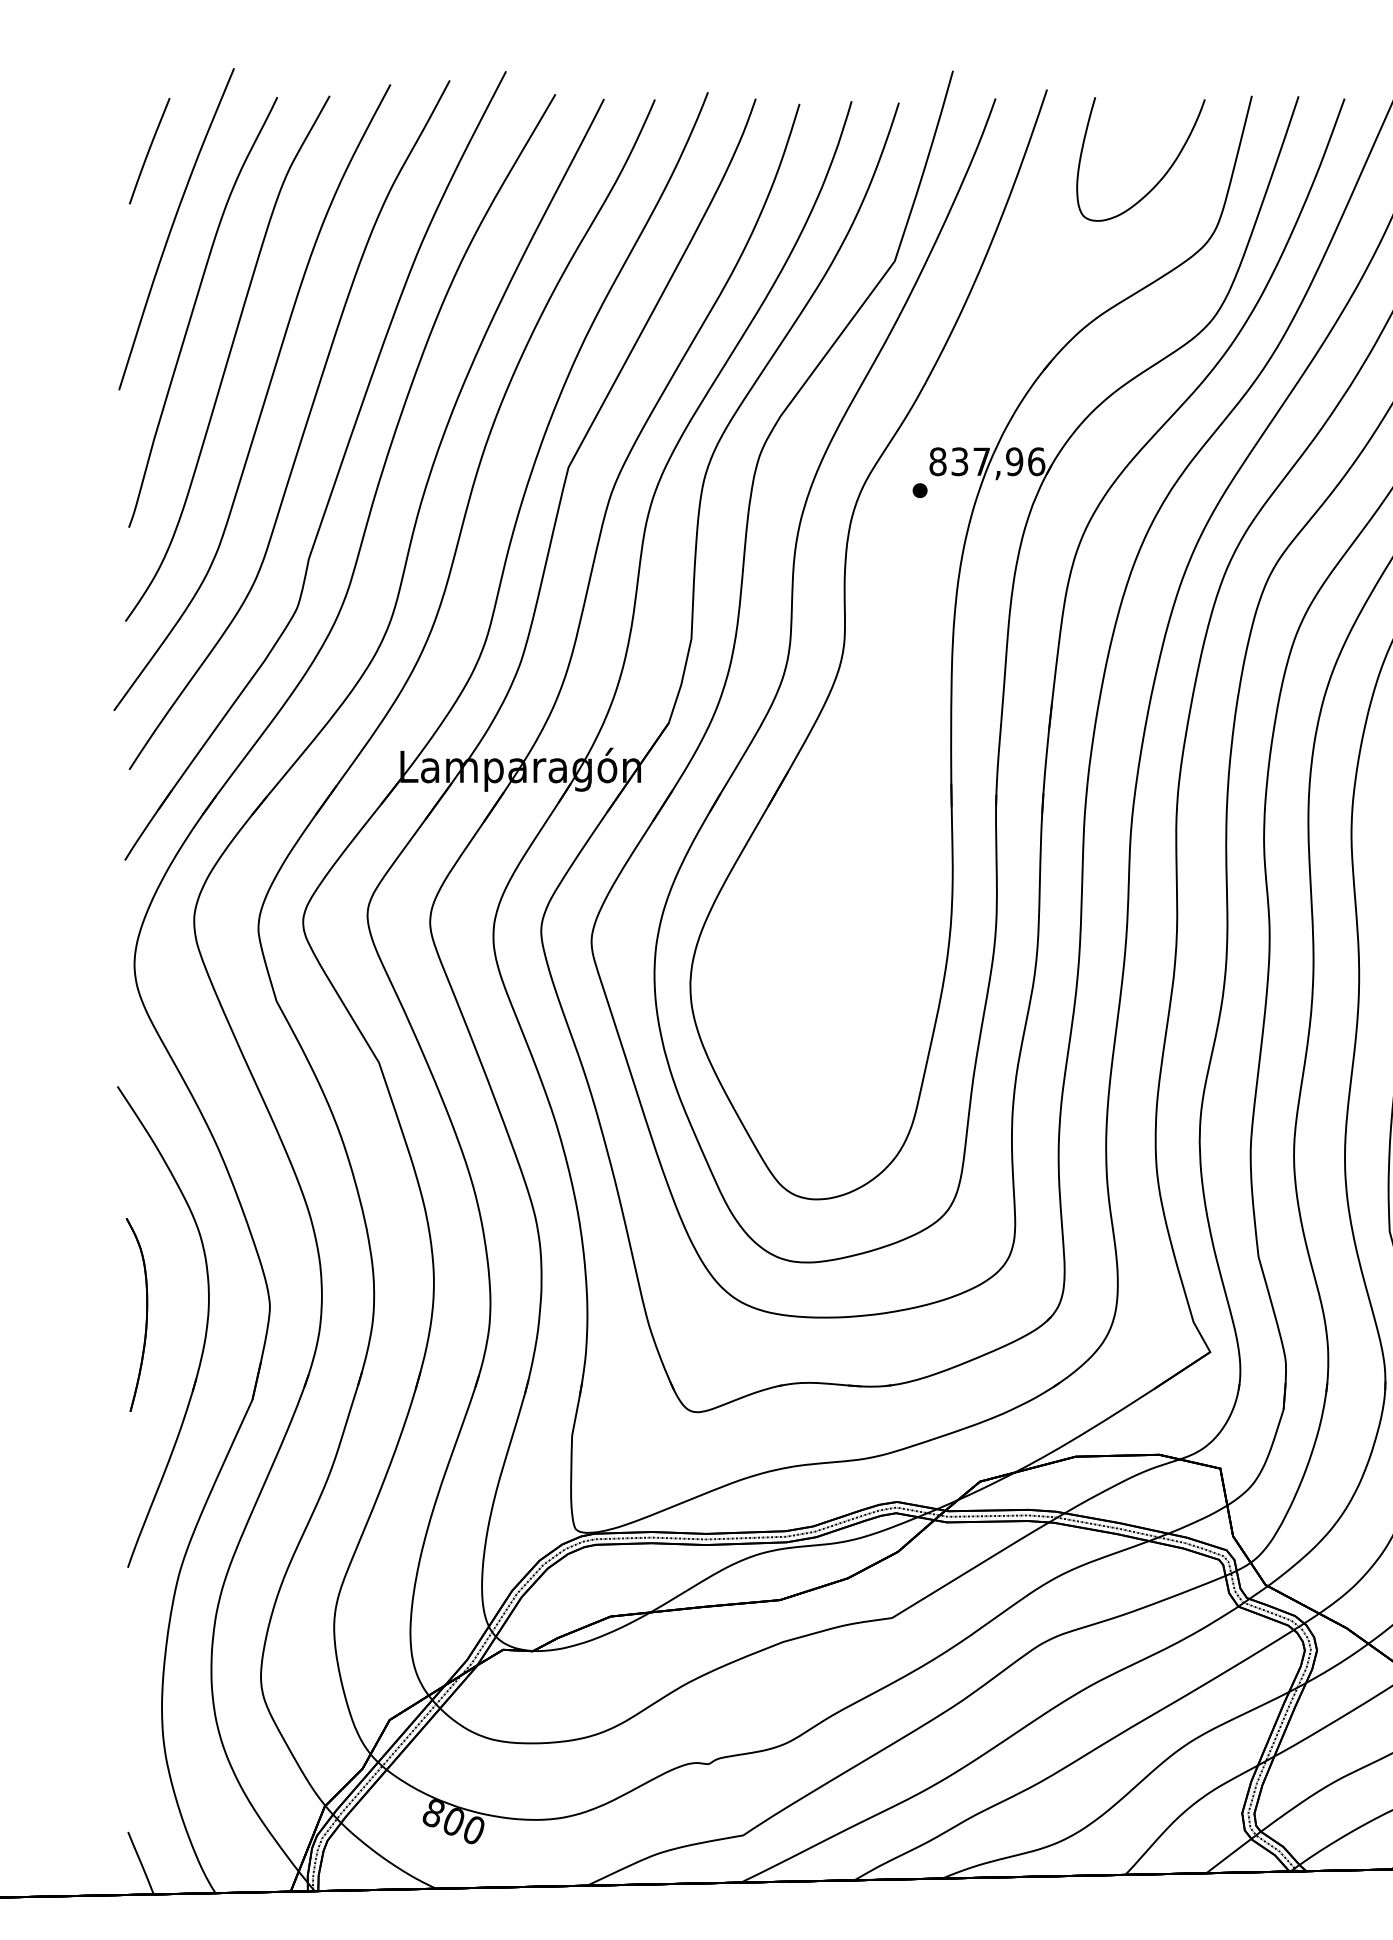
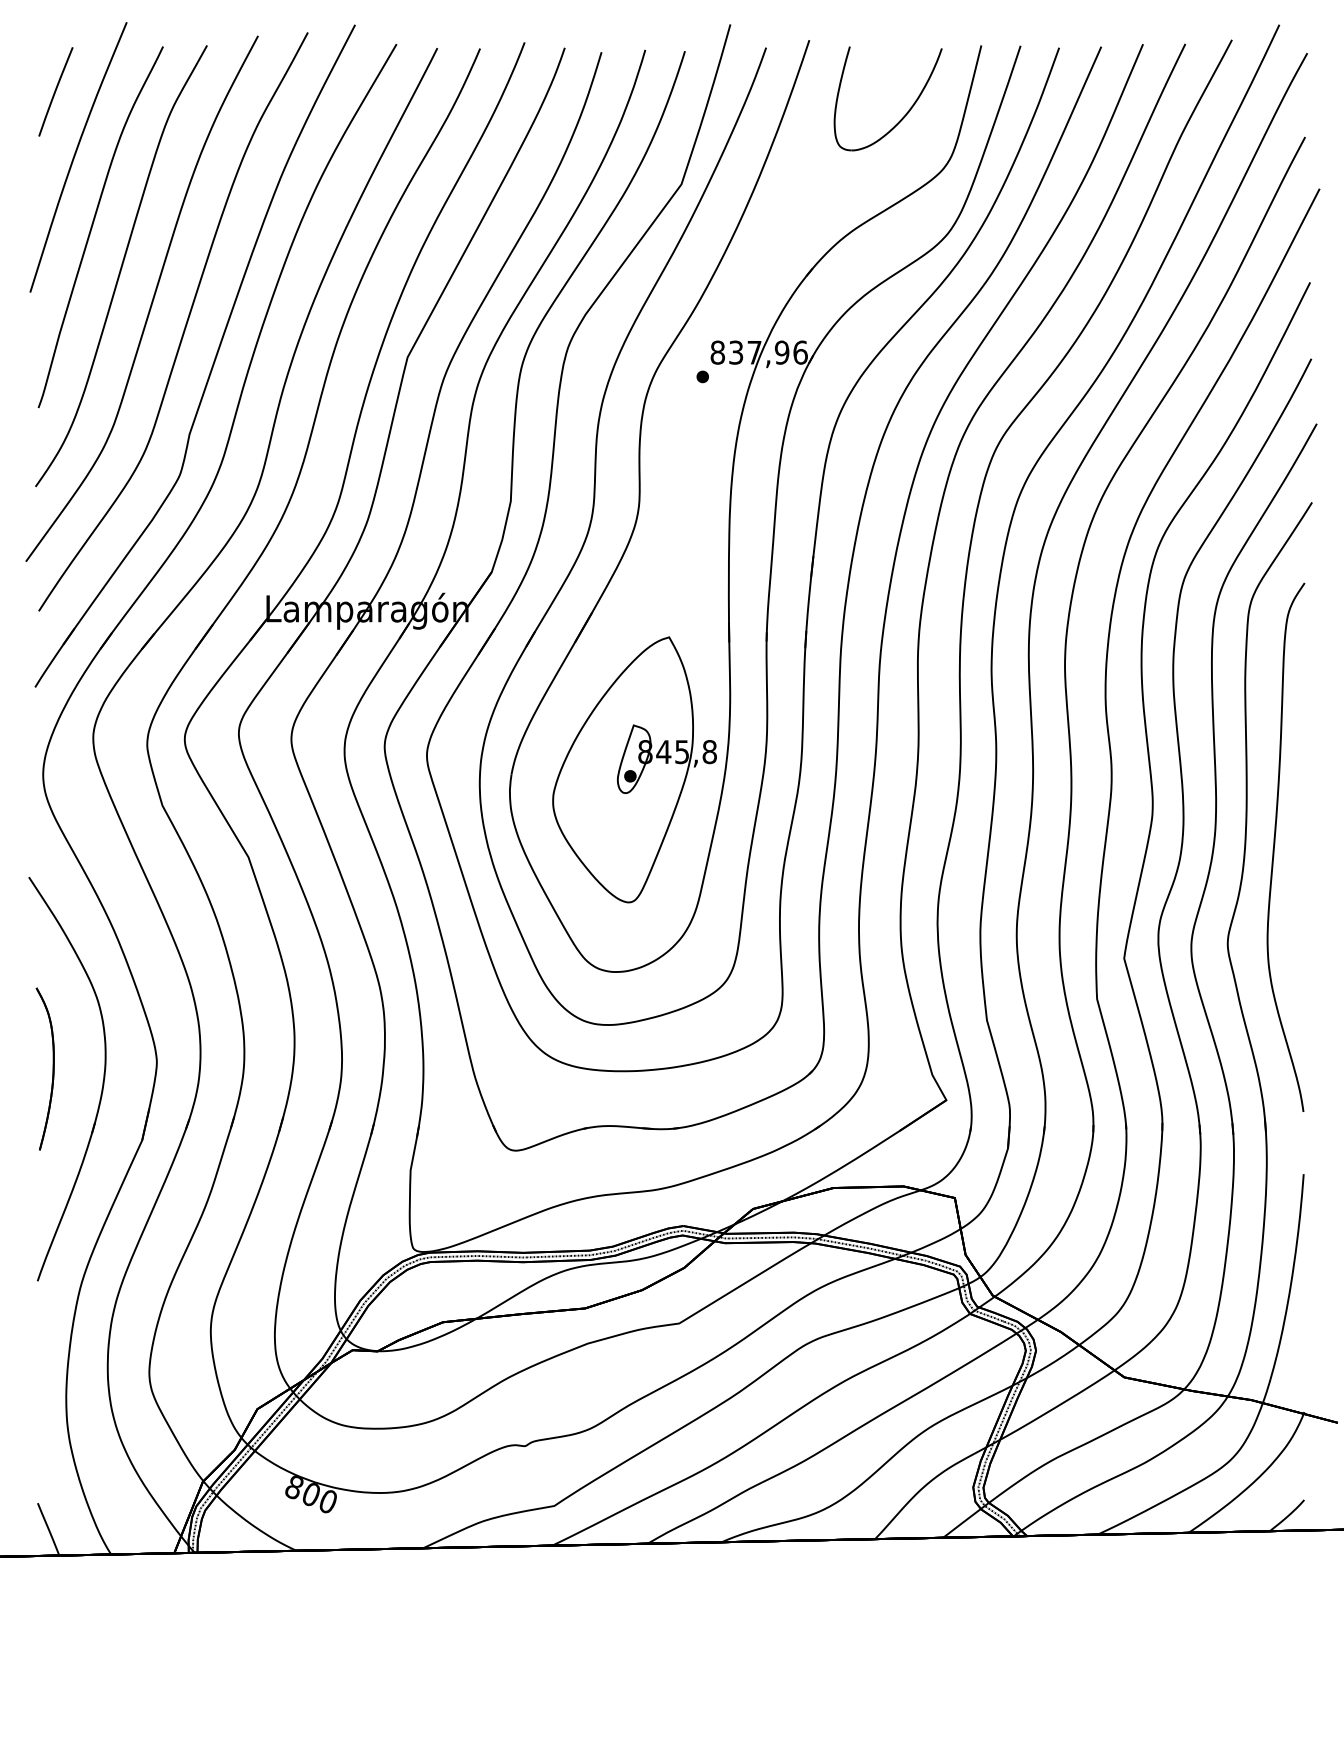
part: (838, 958) -> (634, 769), added

